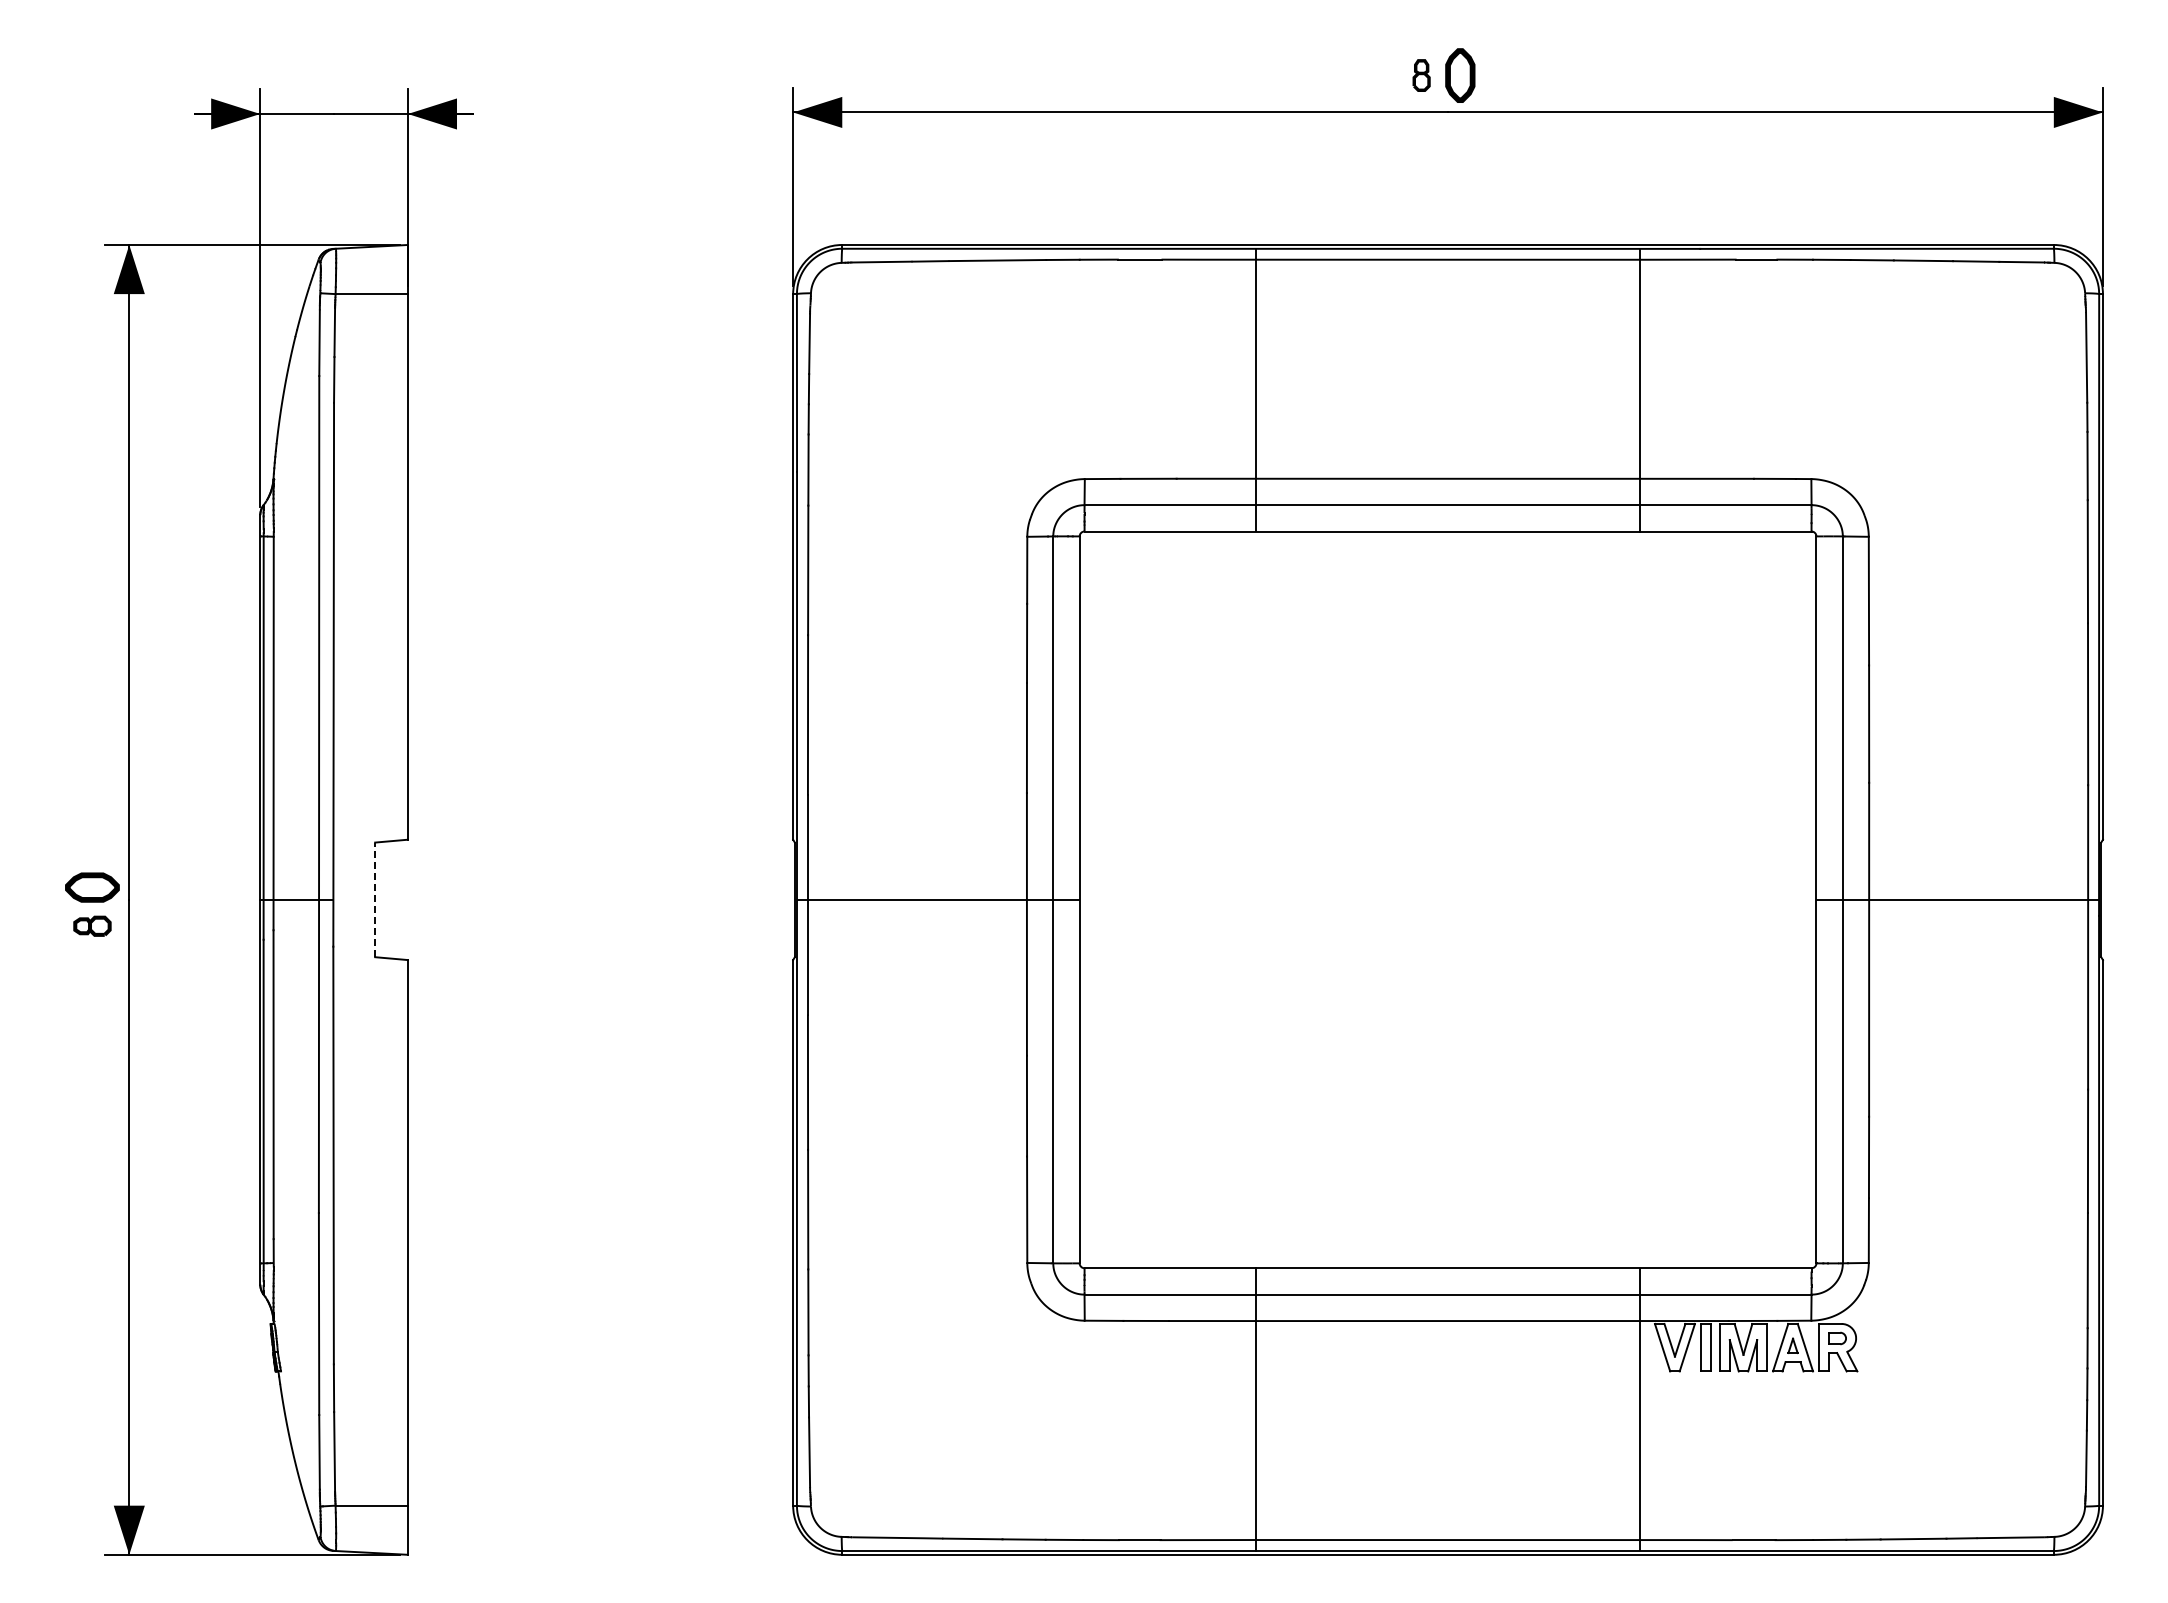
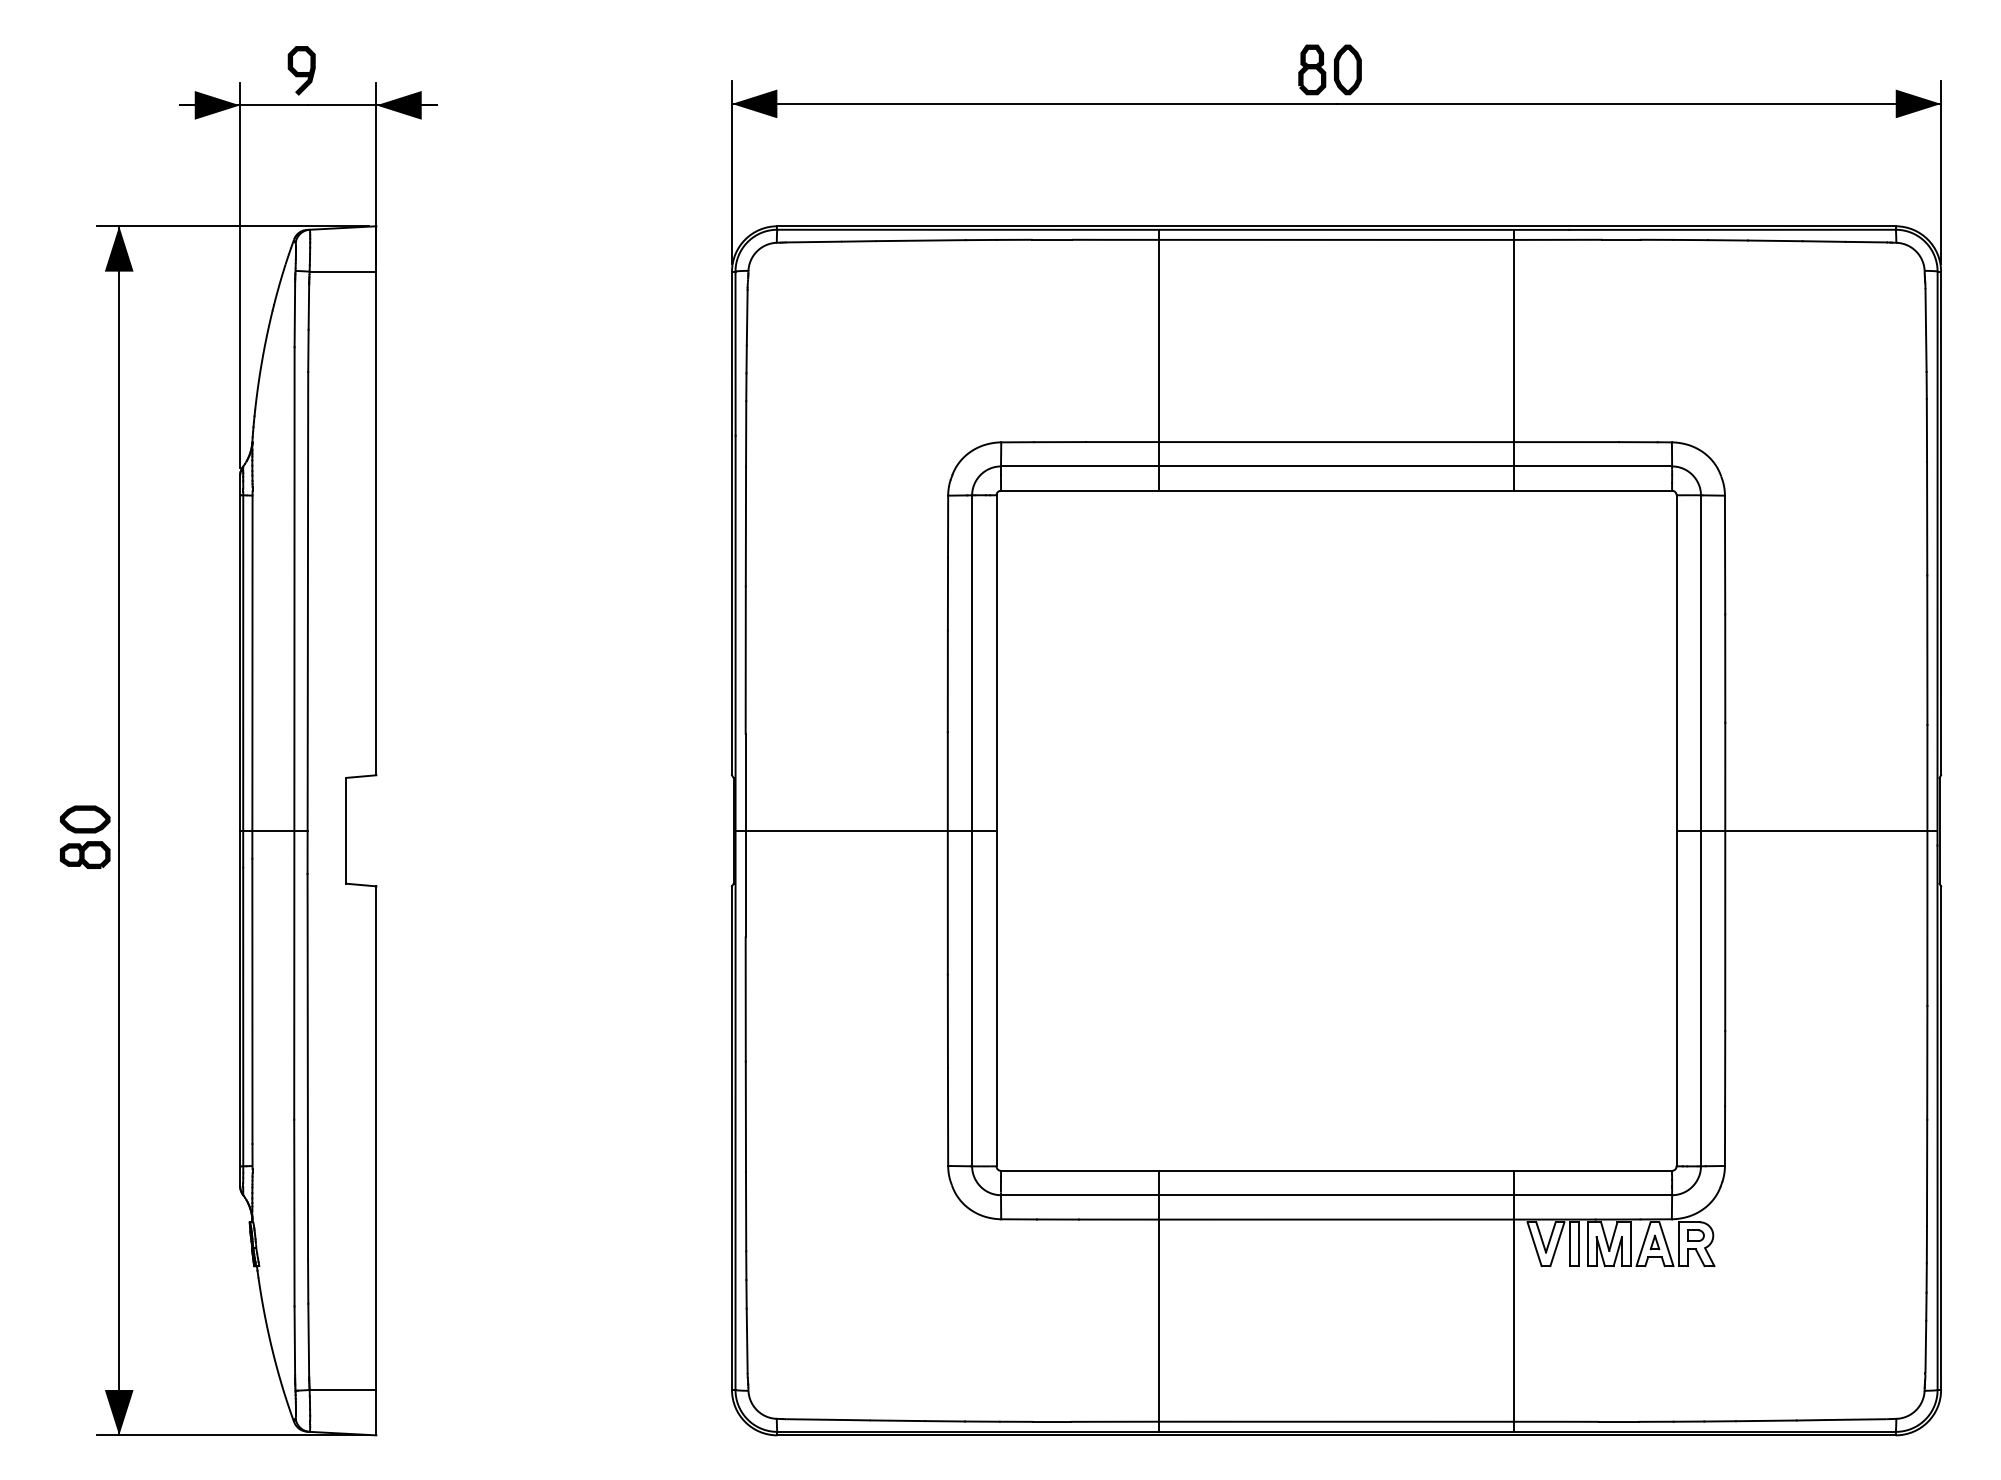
part: (1421, 75) -> (1312, 69), size x1.67
curve: (327, 77) -> (302, 71), added
line: (375, 899) -> (346, 830), dashed -> solid
part: (92, 926) -> (85, 855), size x1.43

